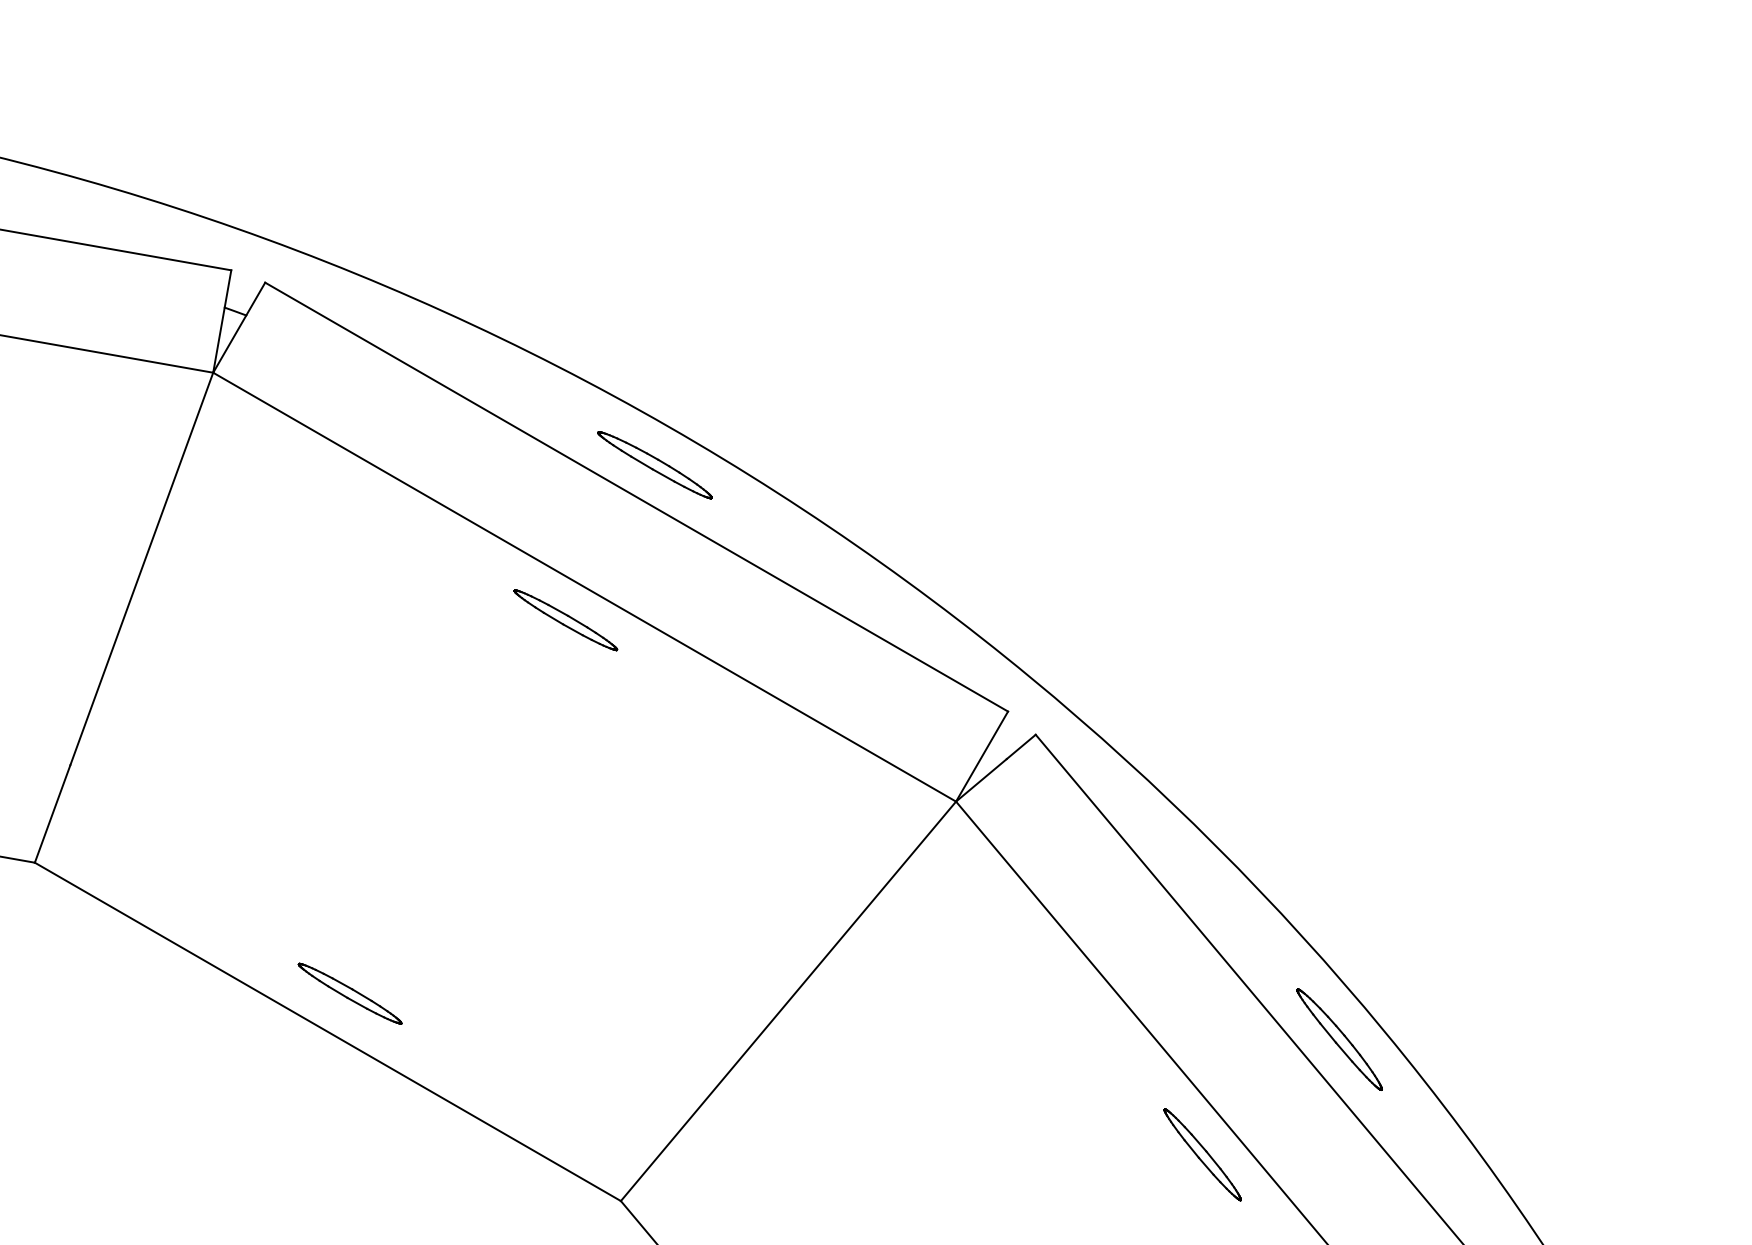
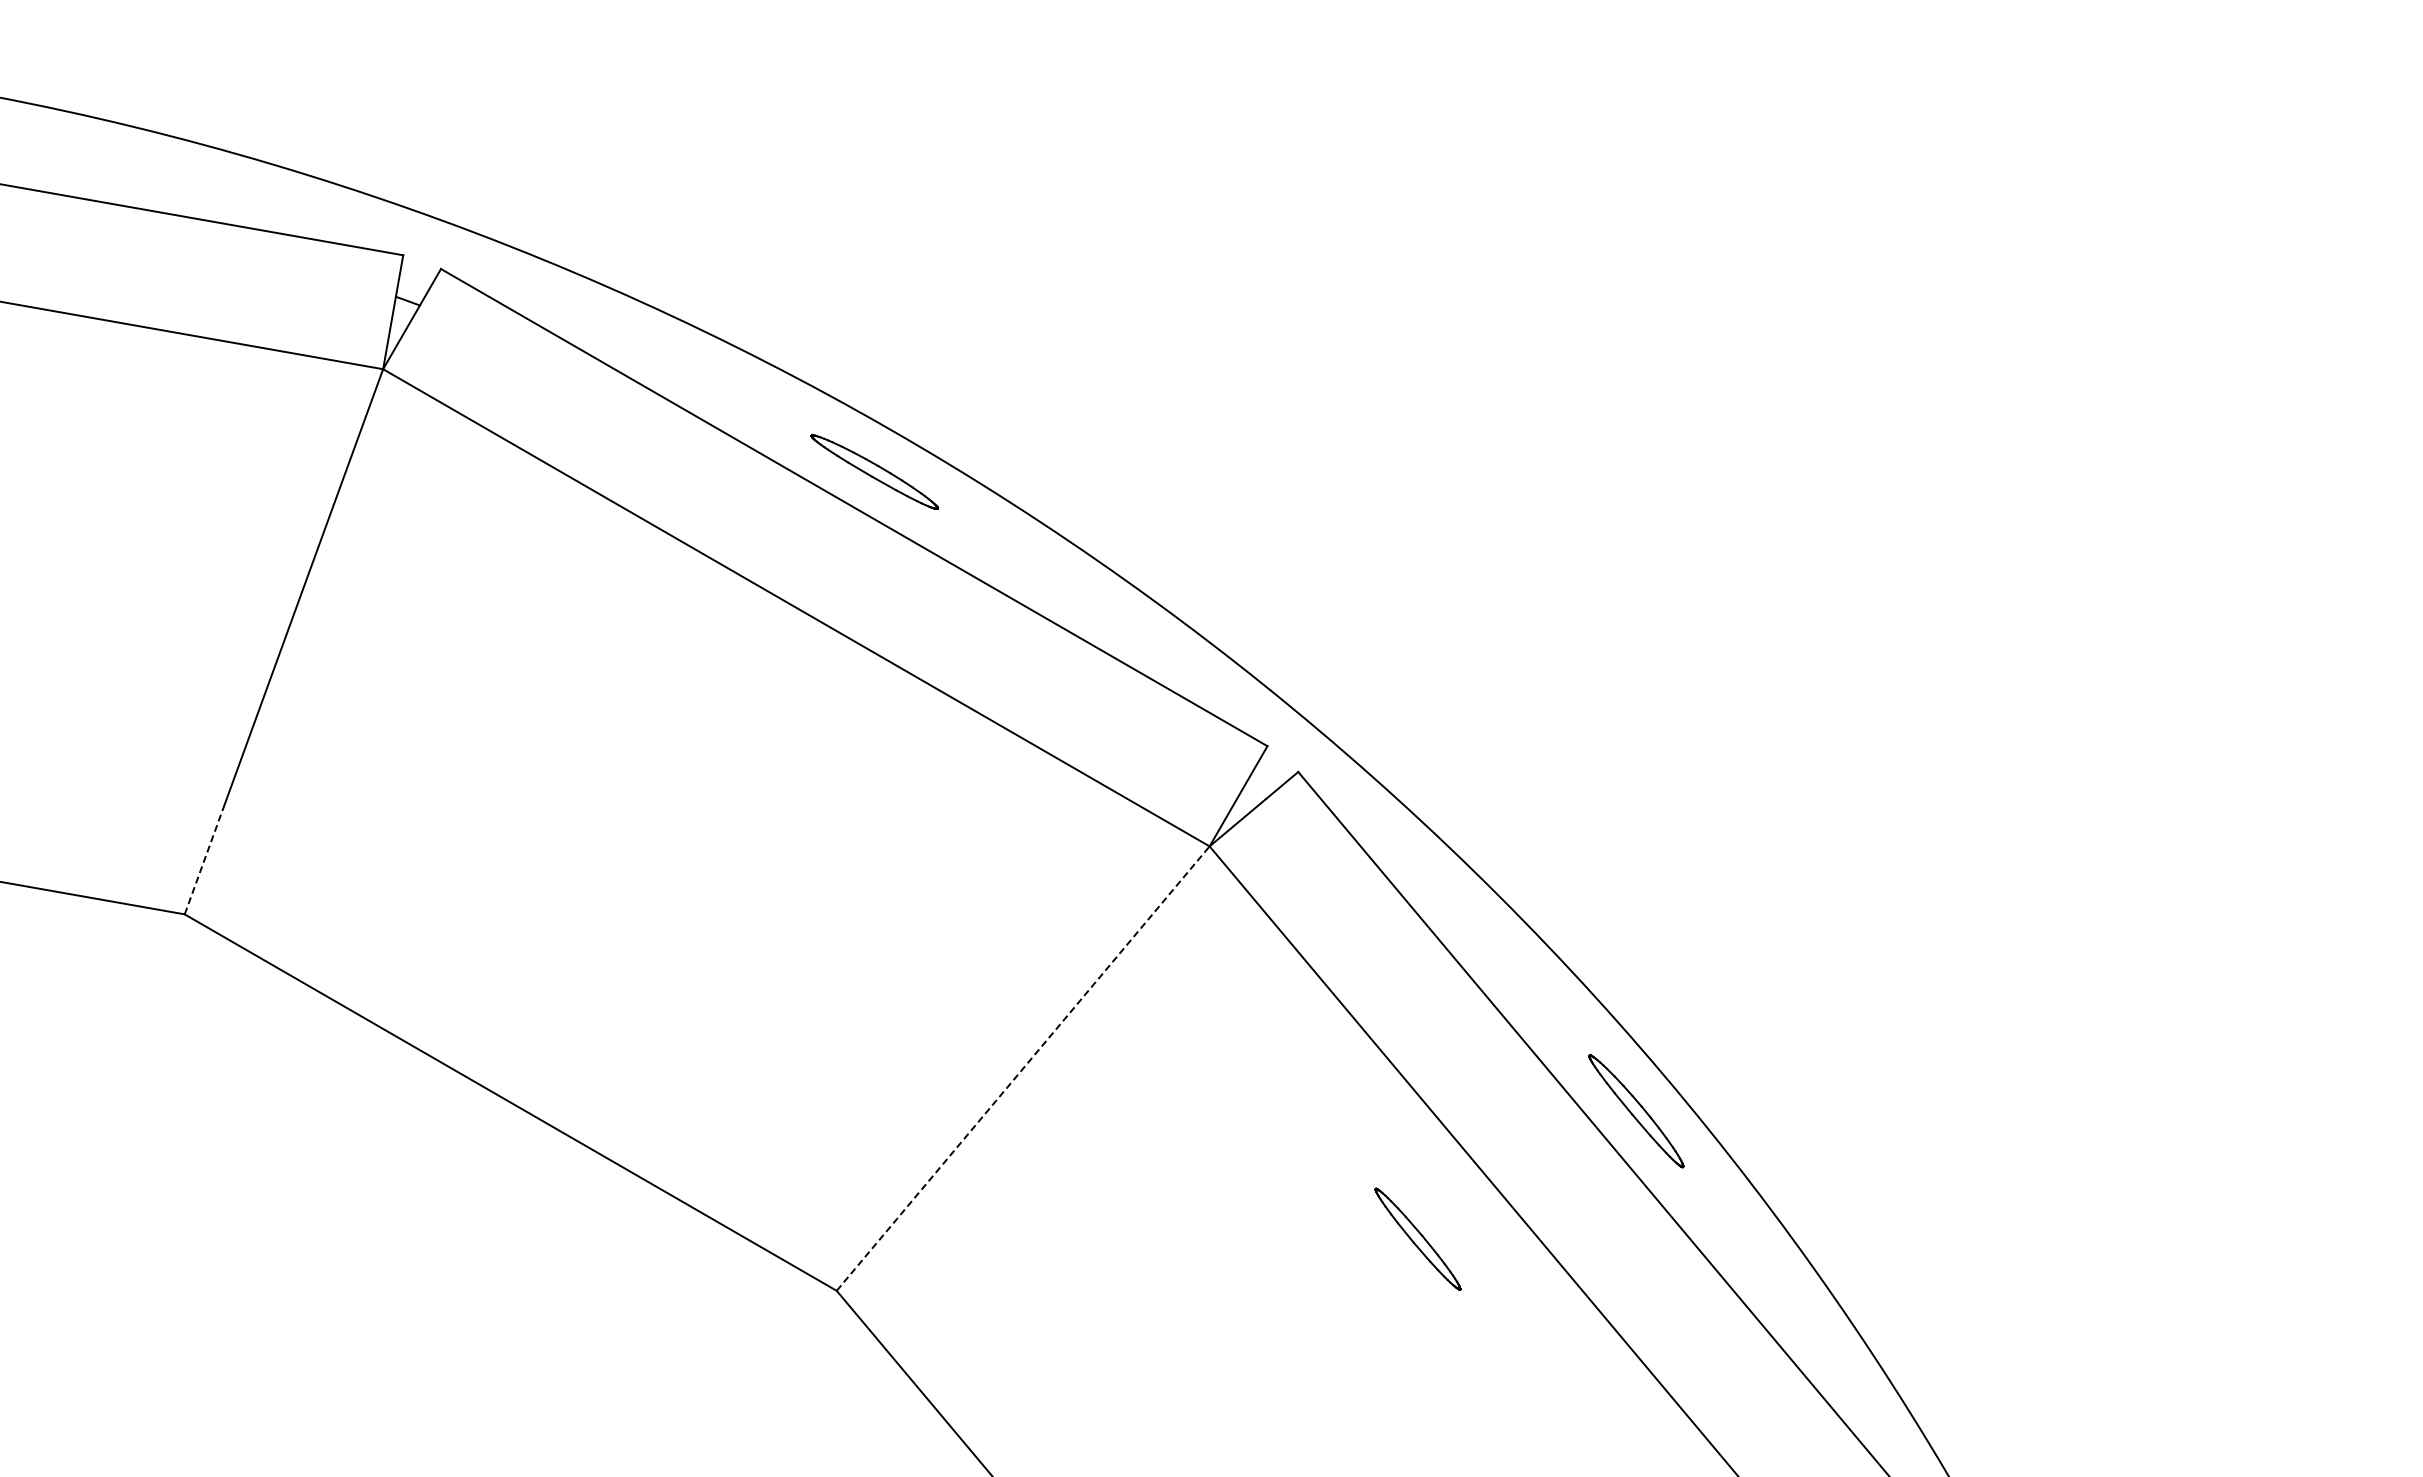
part: (565, 620) -> (775, 644), removed
line: (52, 814) -> (204, 860), solid -> dashed
part: (350, 993) -> (535, 1059), removed
line: (788, 1001) -> (1023, 1068), solid -> dashed
part: (1202, 1154) -> (1417, 1238), moved

